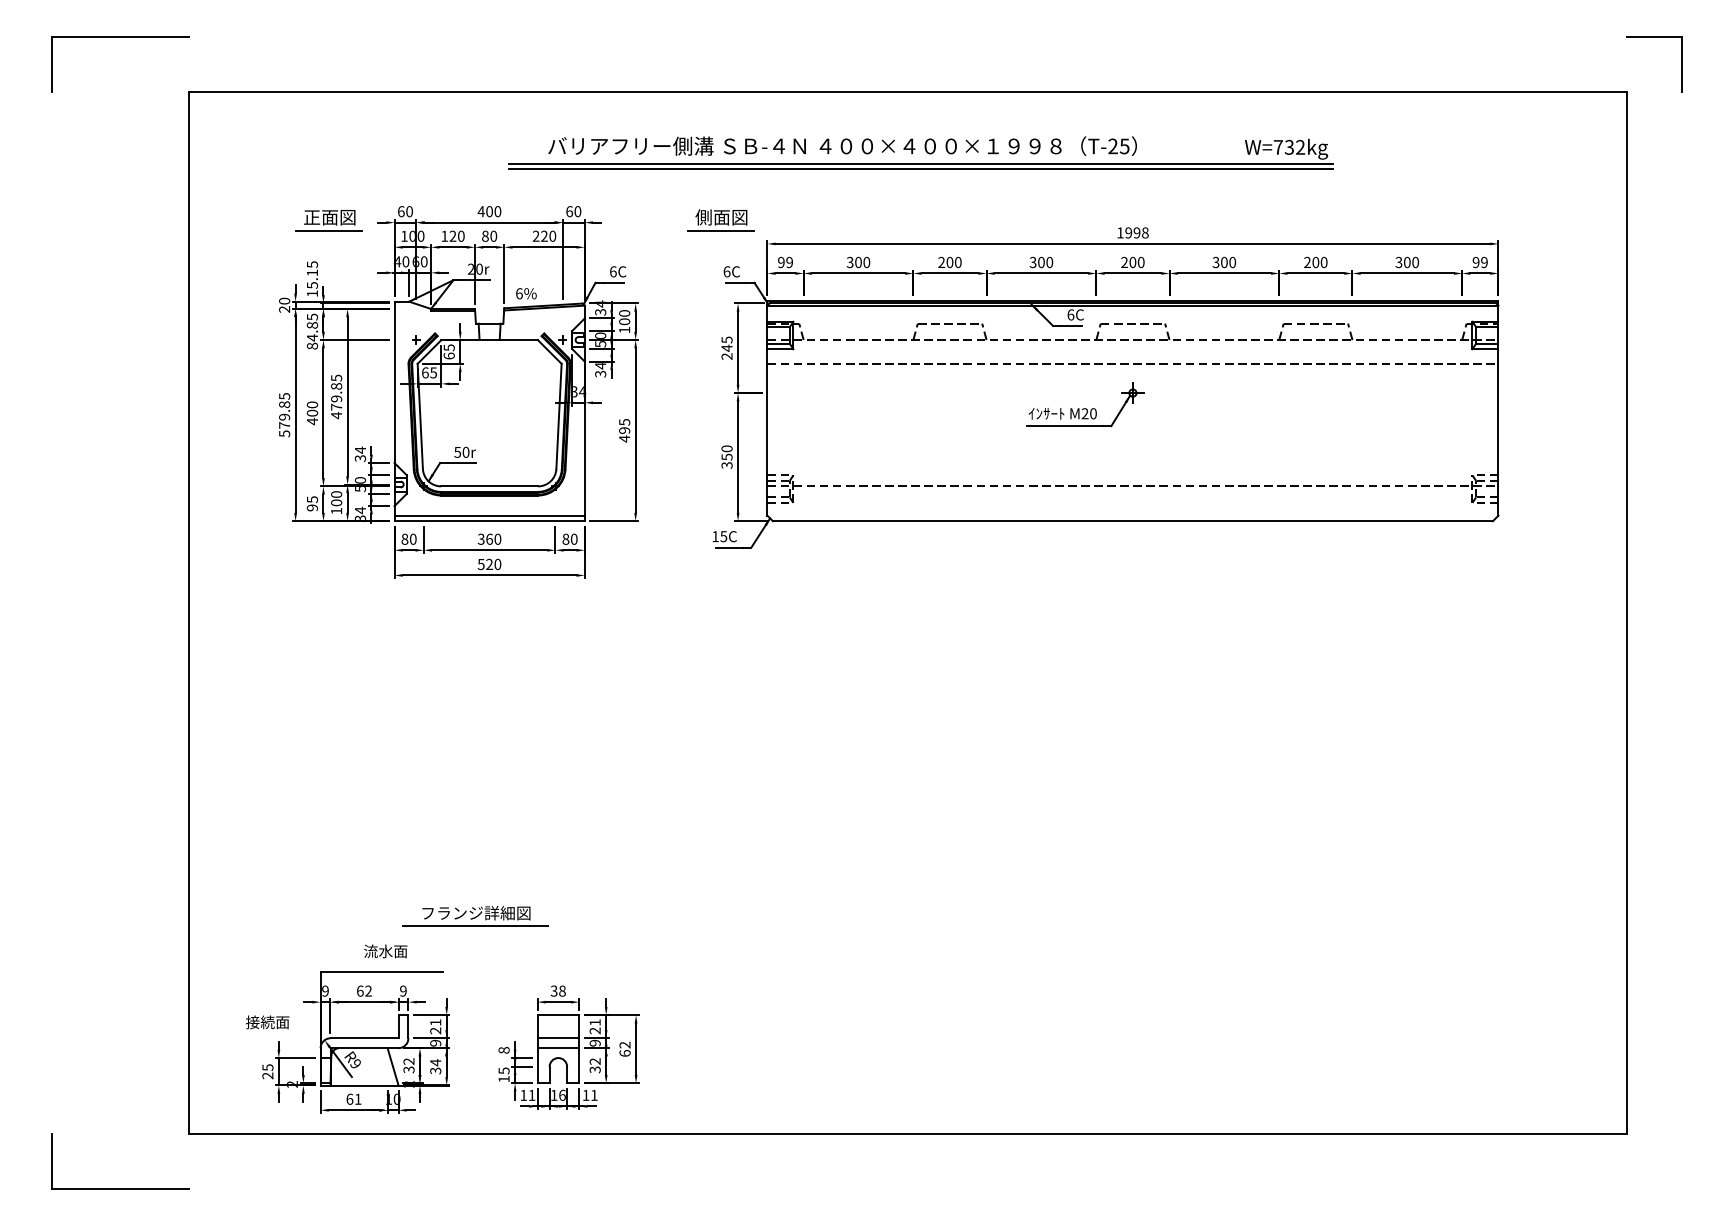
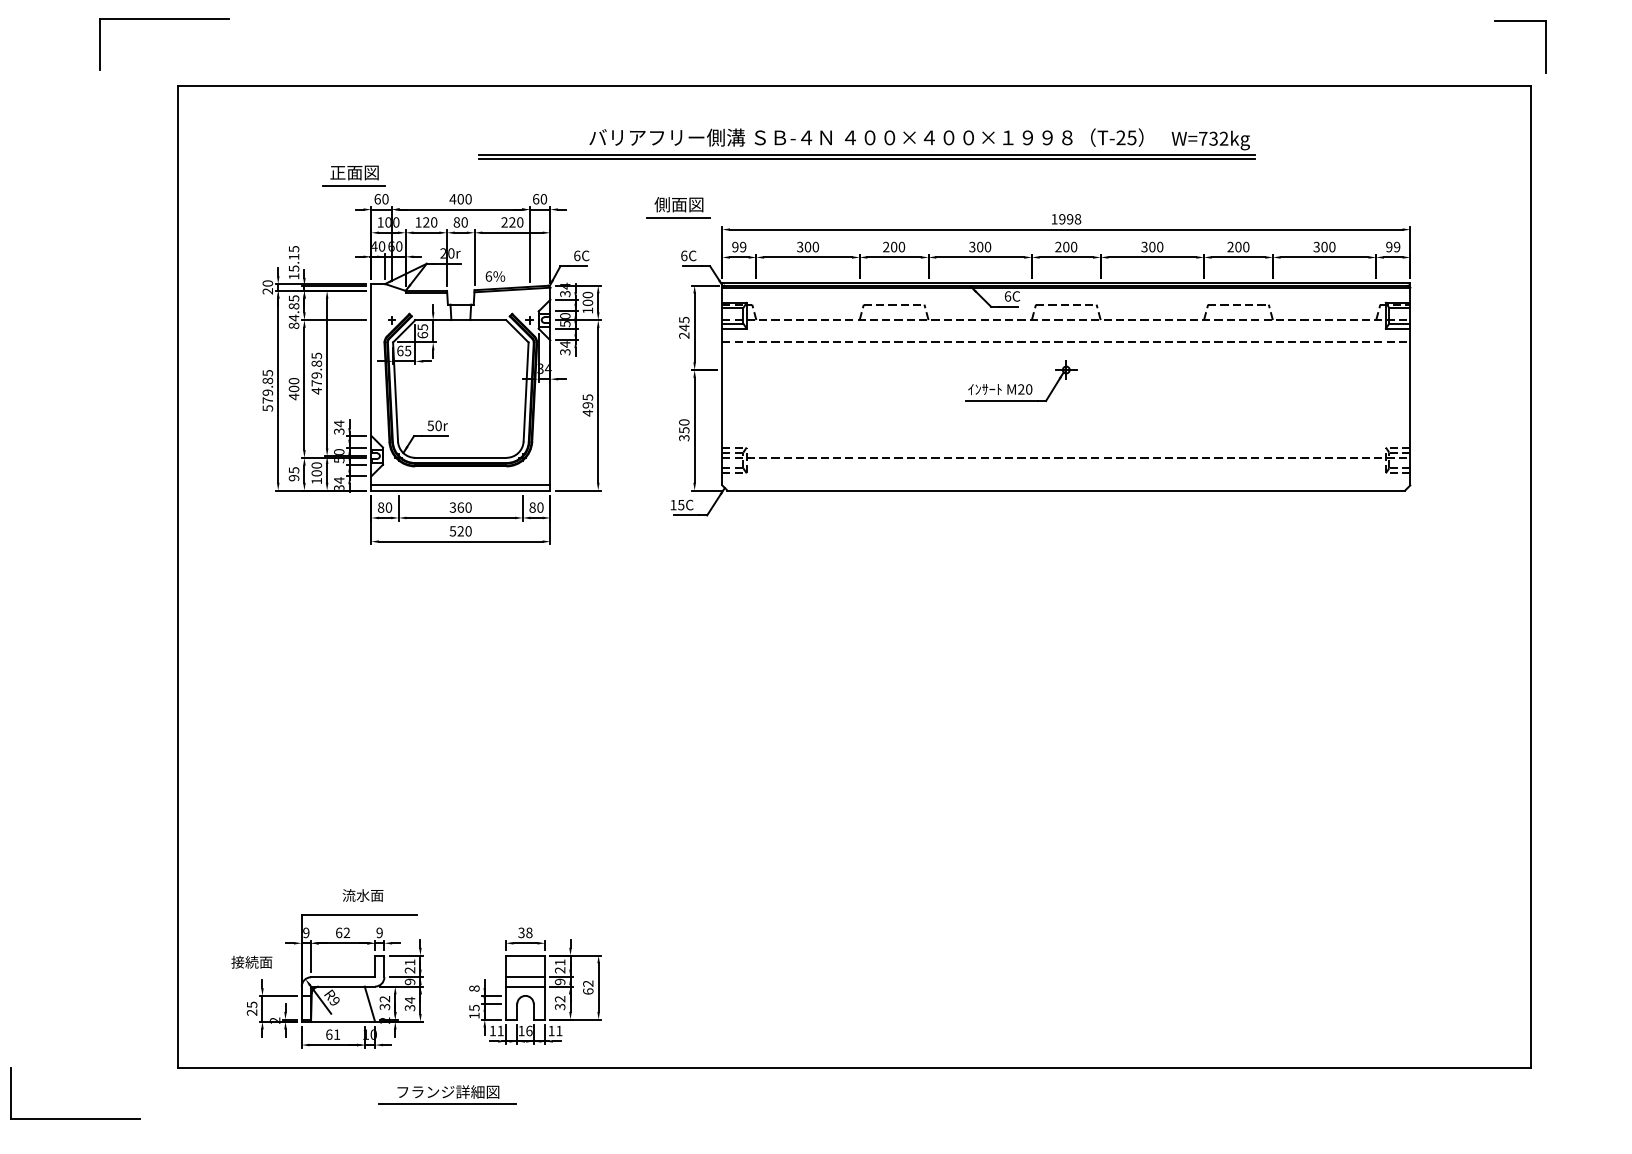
part: (120, 37) -> (164, 19), moved
part: (1654, 37) -> (1520, 22), moved
text: (842, 145) -> (866, 136), moved
part: (328, 220) -> (353, 175), moved
part: (475, 916) -> (447, 1095), moved
part: (120, 1188) -> (75, 1118), moved

